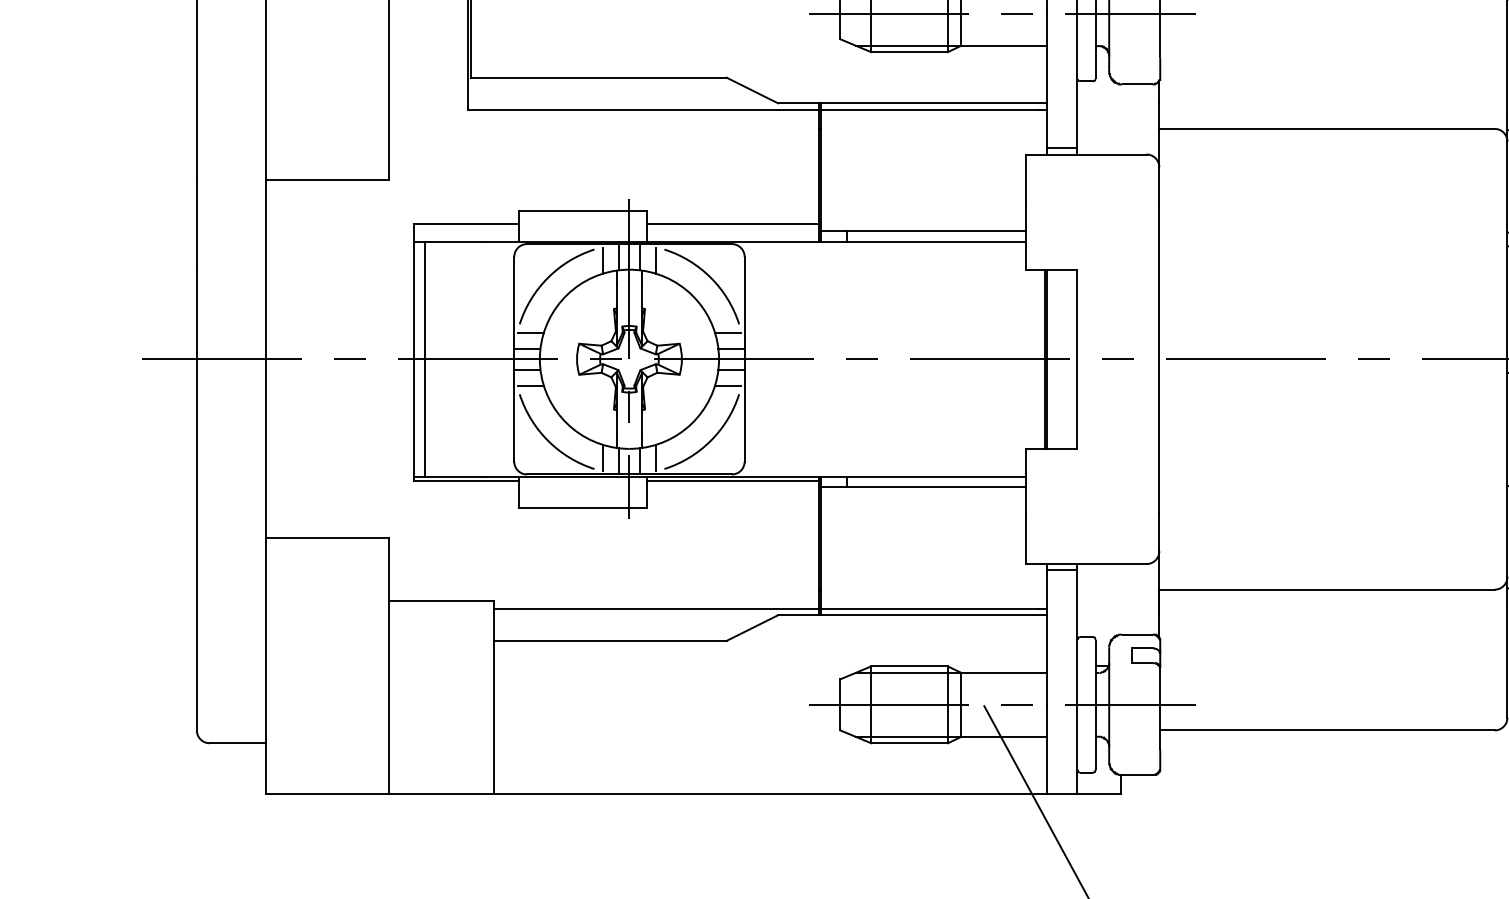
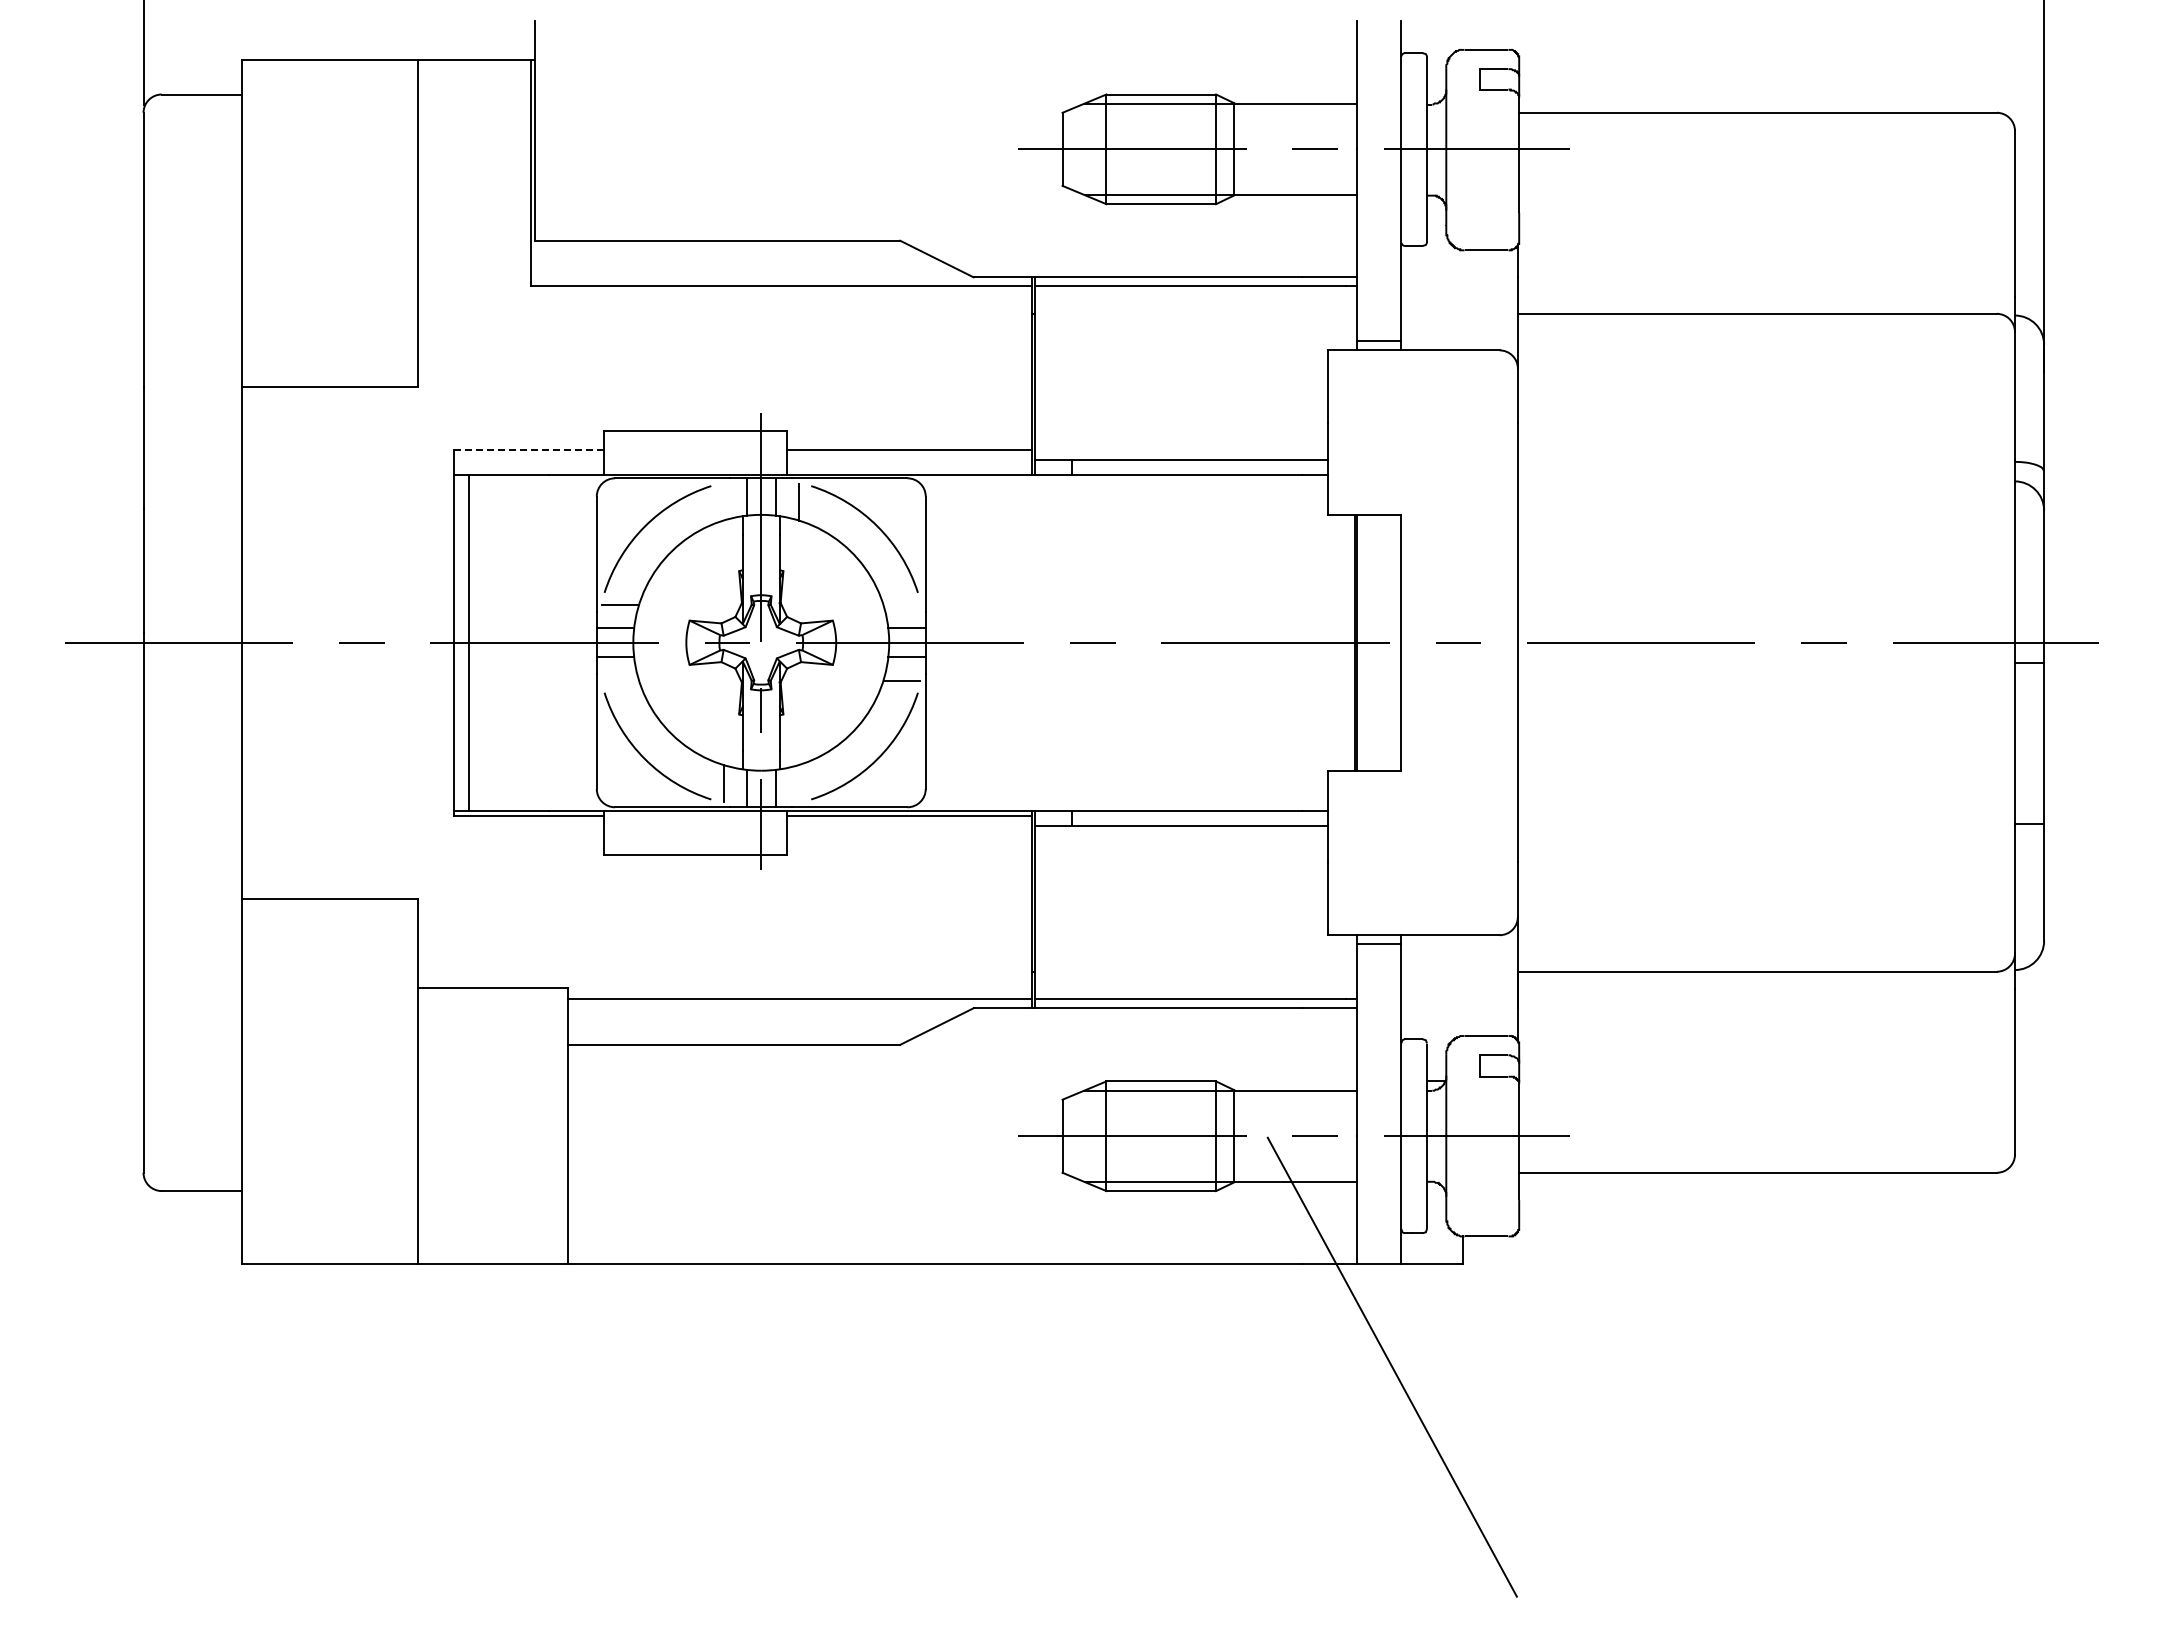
line: (467, 223) -> (529, 449), solid -> dashed
line: (603, 260) -> (723, 501), removed
line: (727, 333) -> (901, 605), removed
line: (530, 385) -> (620, 680), removed
line: (656, 457) -> (799, 783), removed

